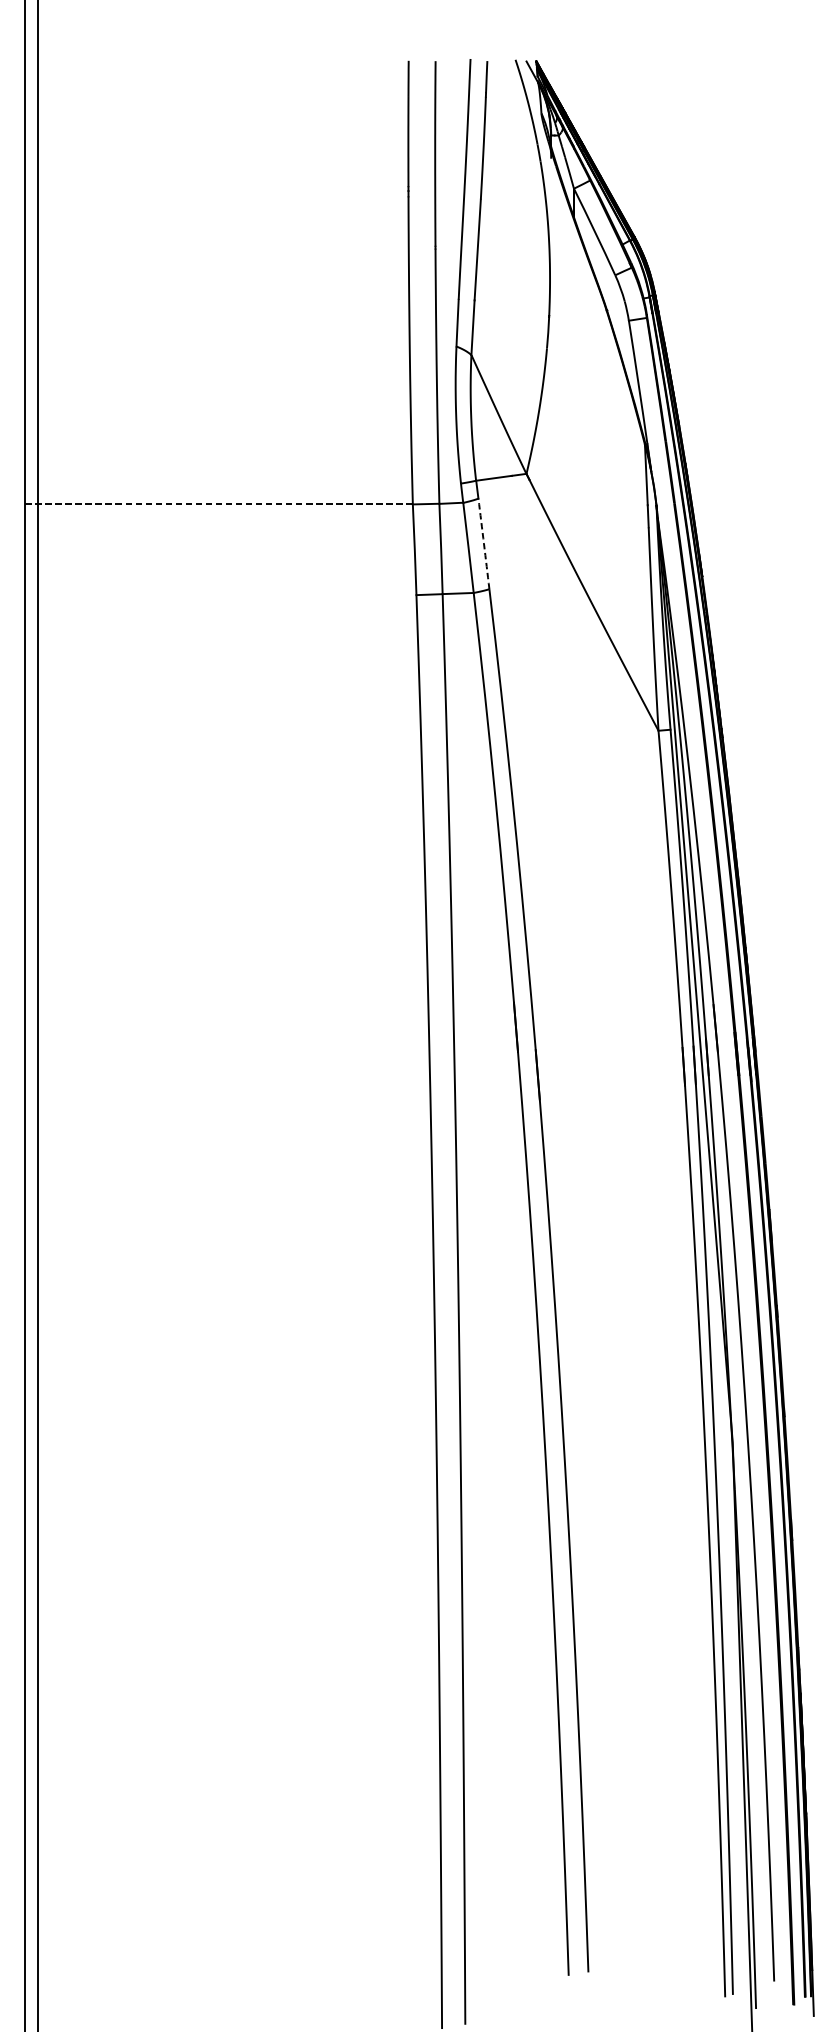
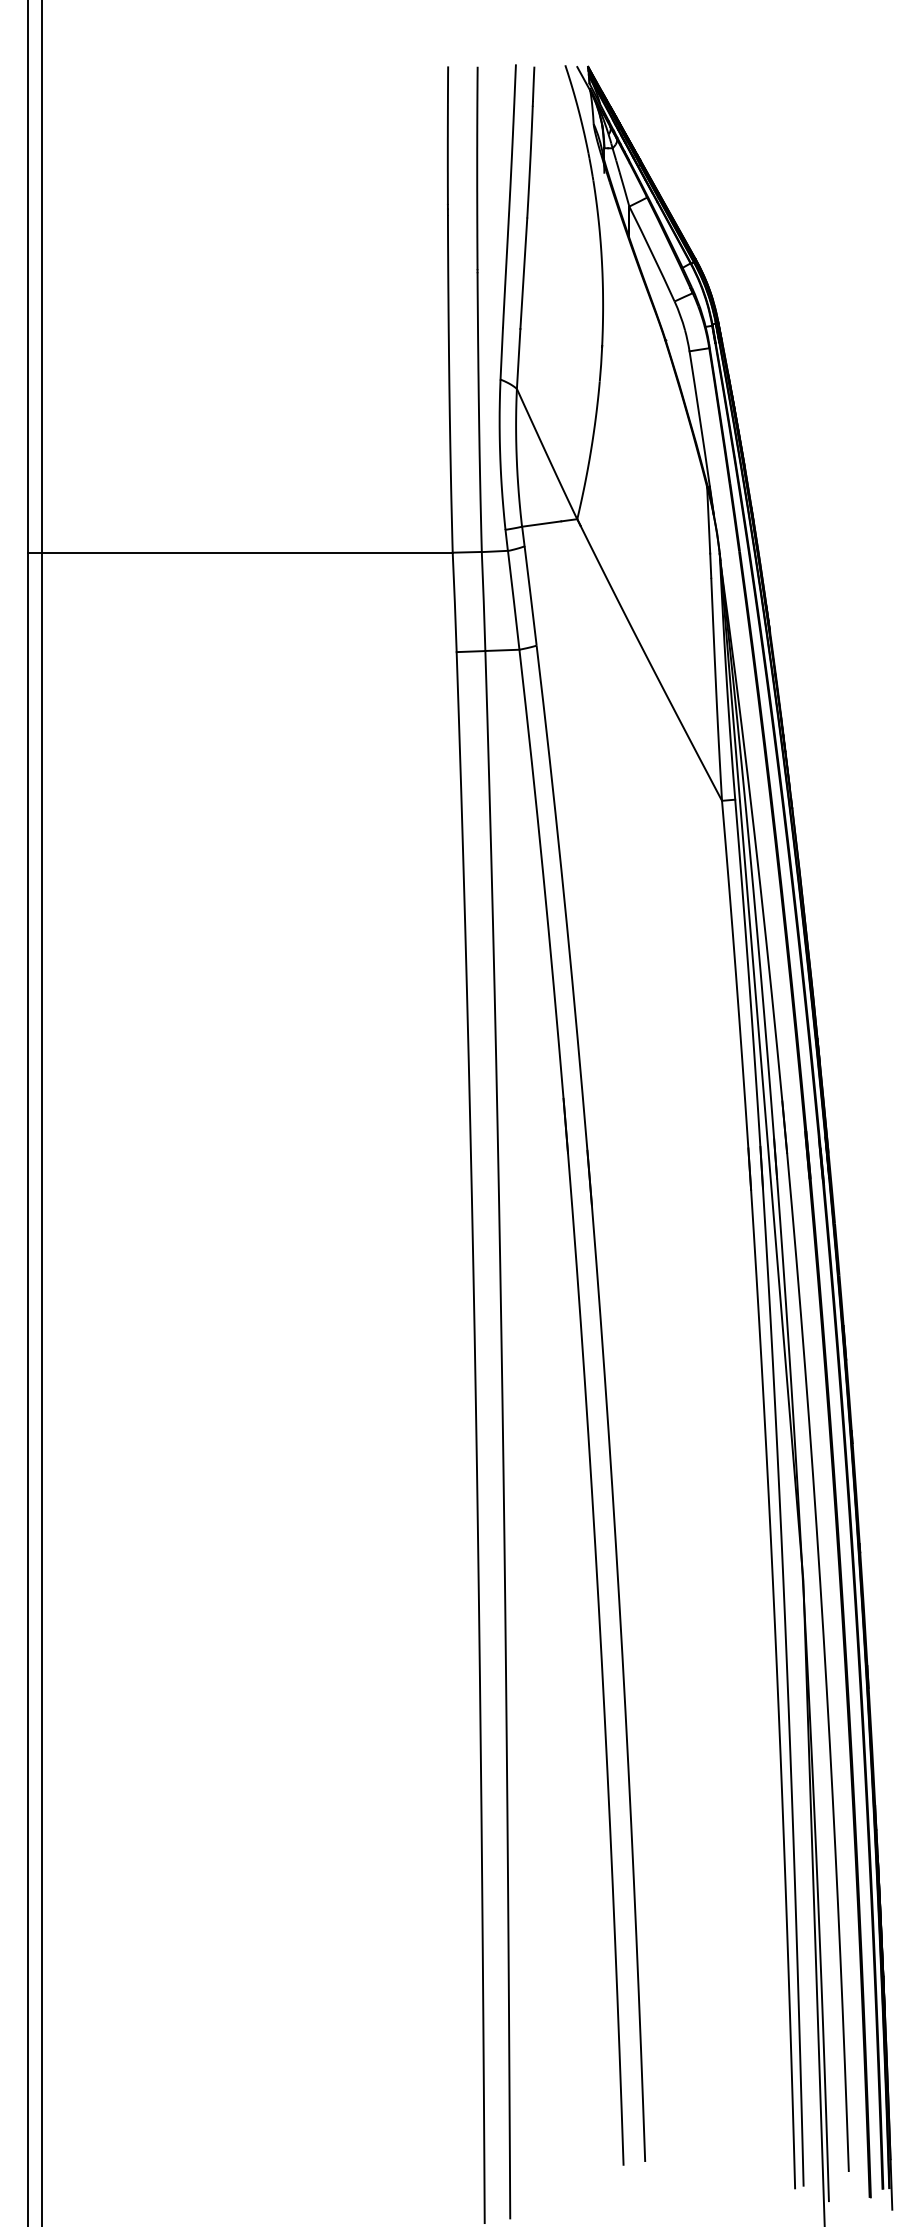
line: (219, 504) -> (240, 552), dashed -> solid
arc: (483, 543) -> (530, 595), dashed -> solid

